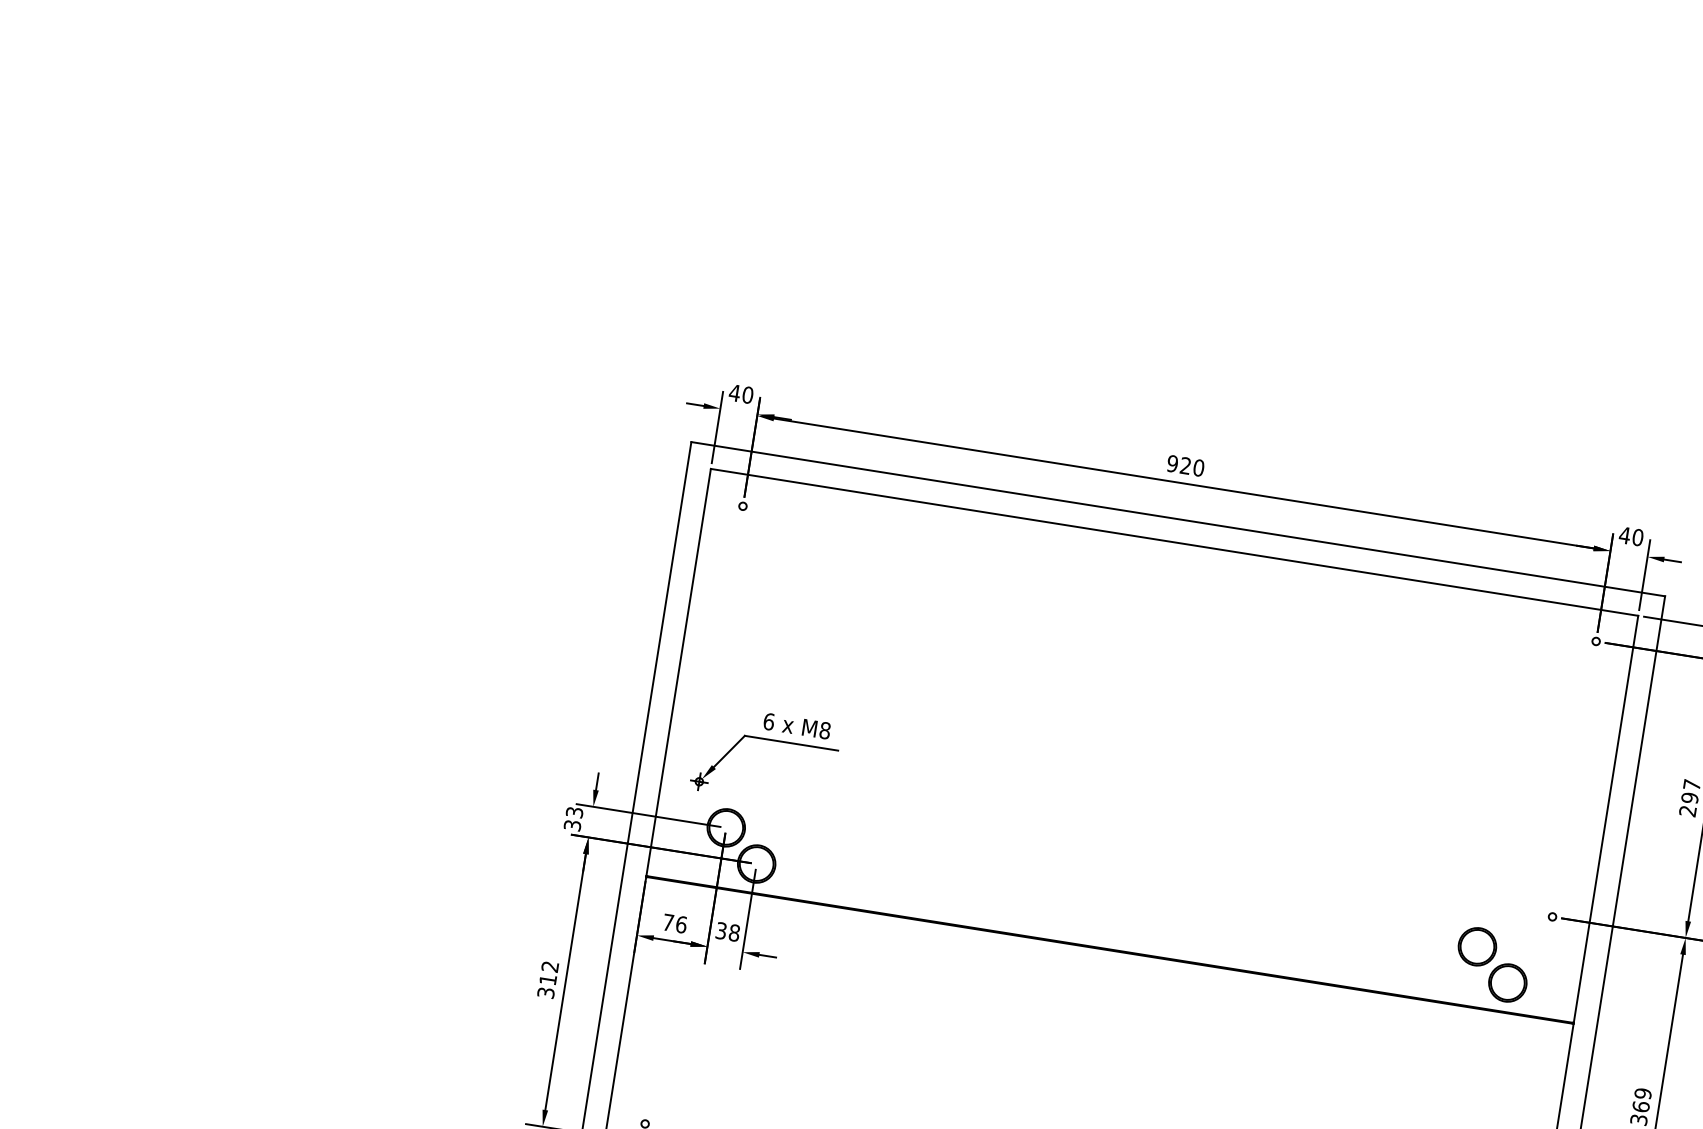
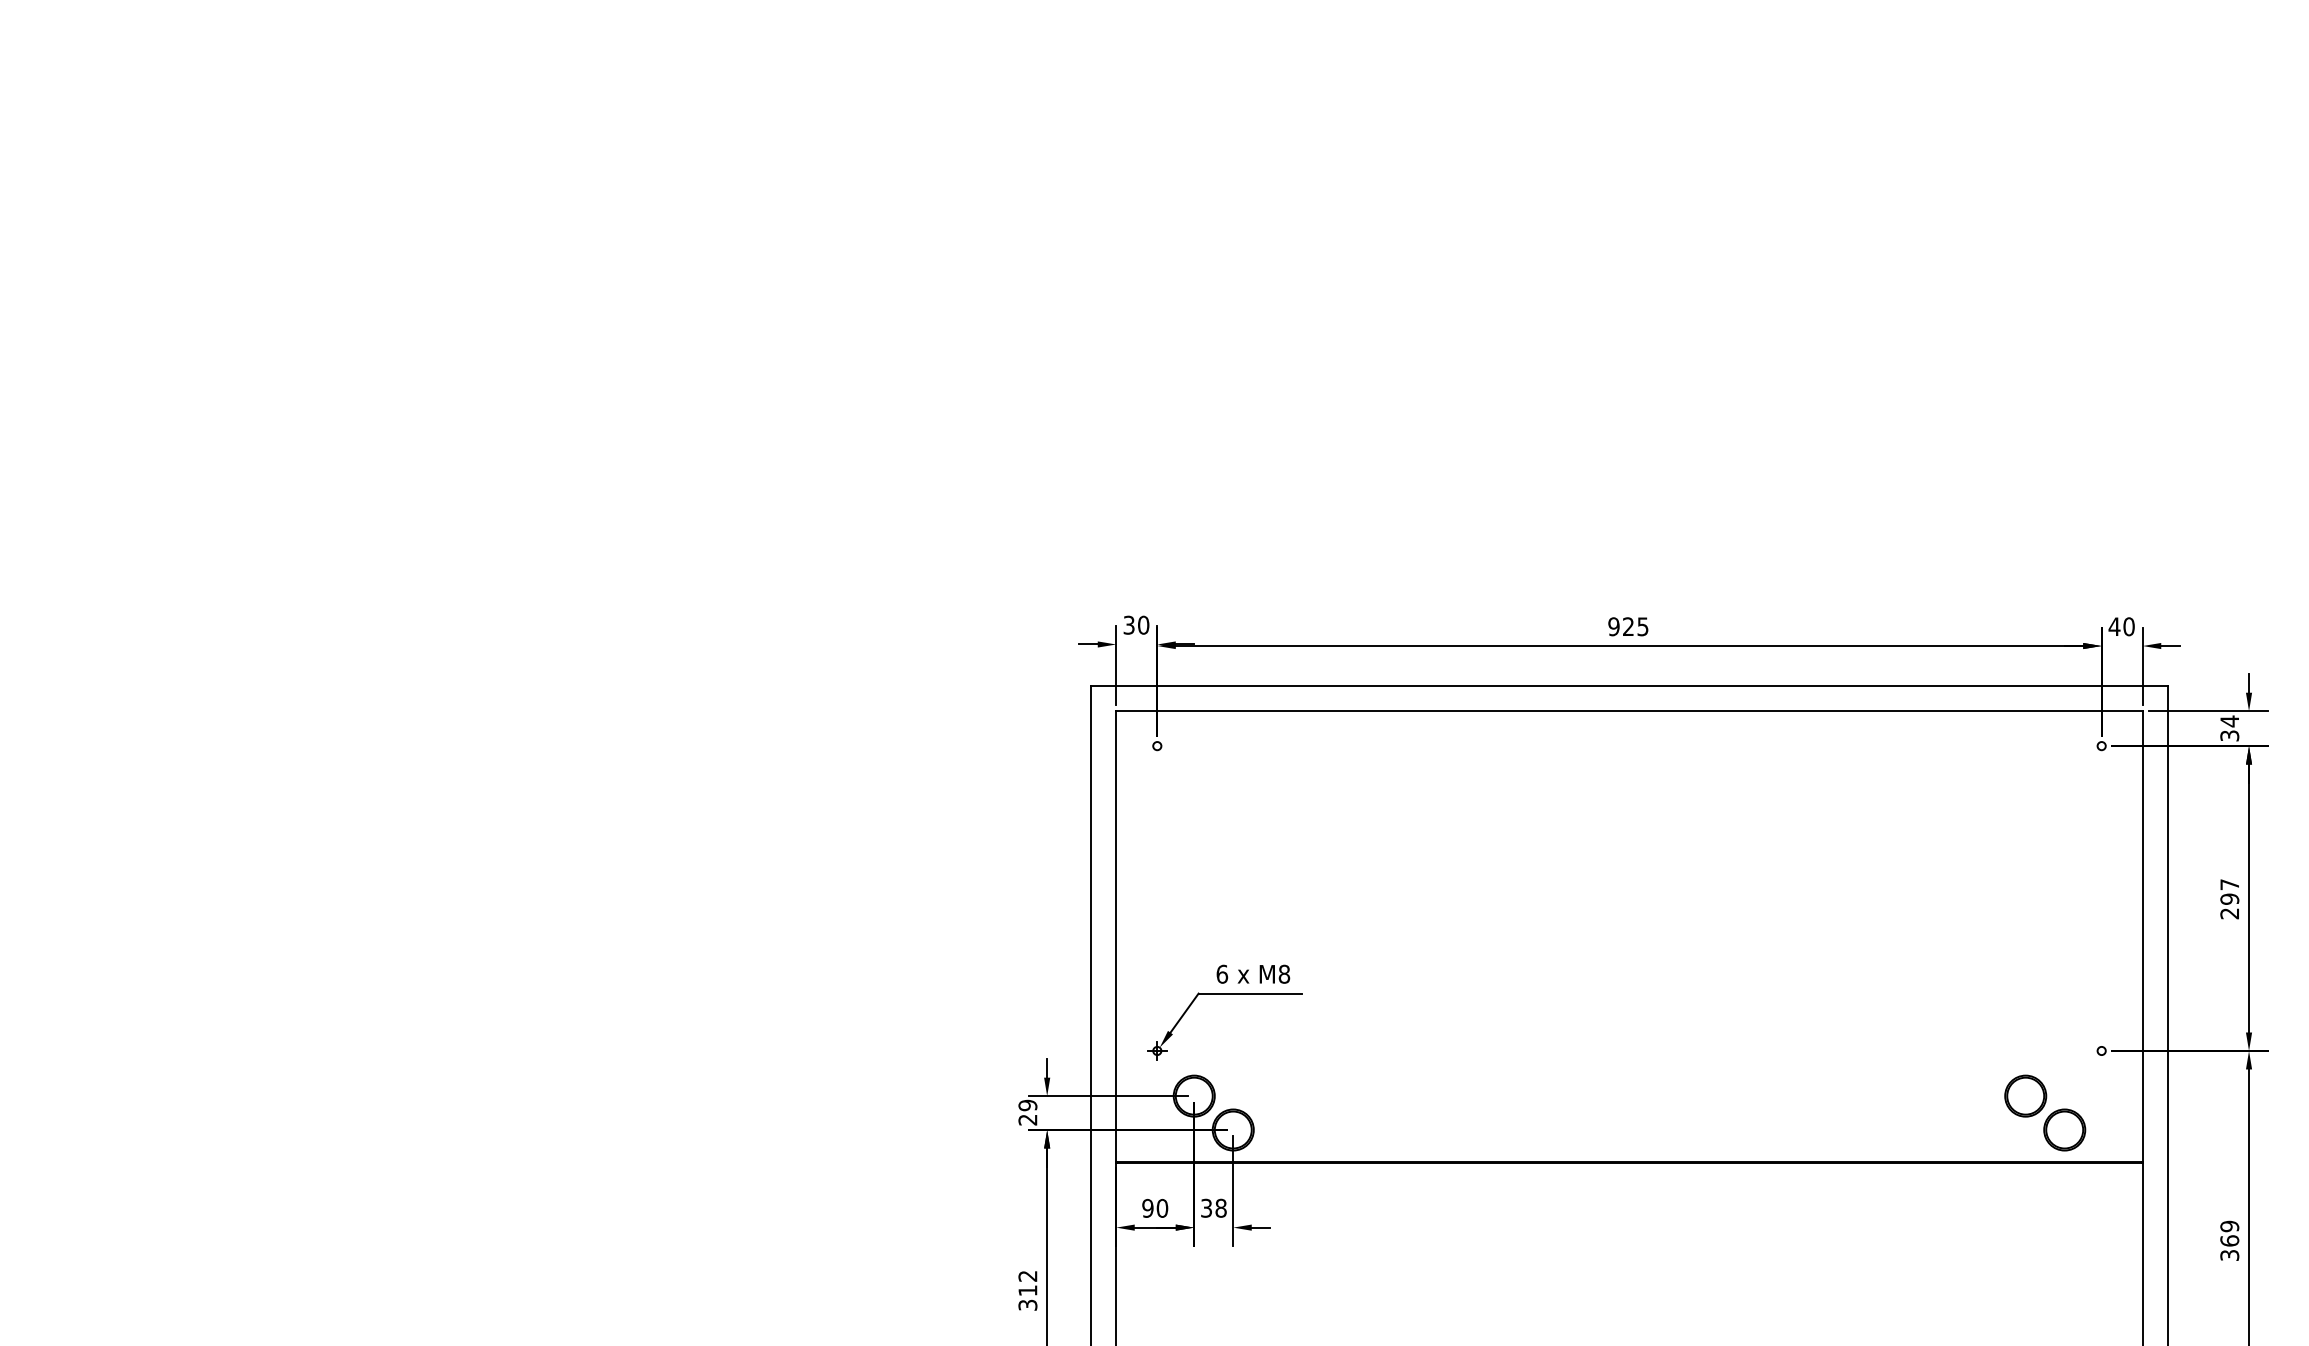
text: (735, 392) -> (1129, 624), 40 -> 30
text: (1198, 467) -> (1642, 626), 920 -> 925
text: (573, 818) -> (1027, 1112), 33 -> 29
text: (675, 922) -> (1155, 1207), 76 -> 90

